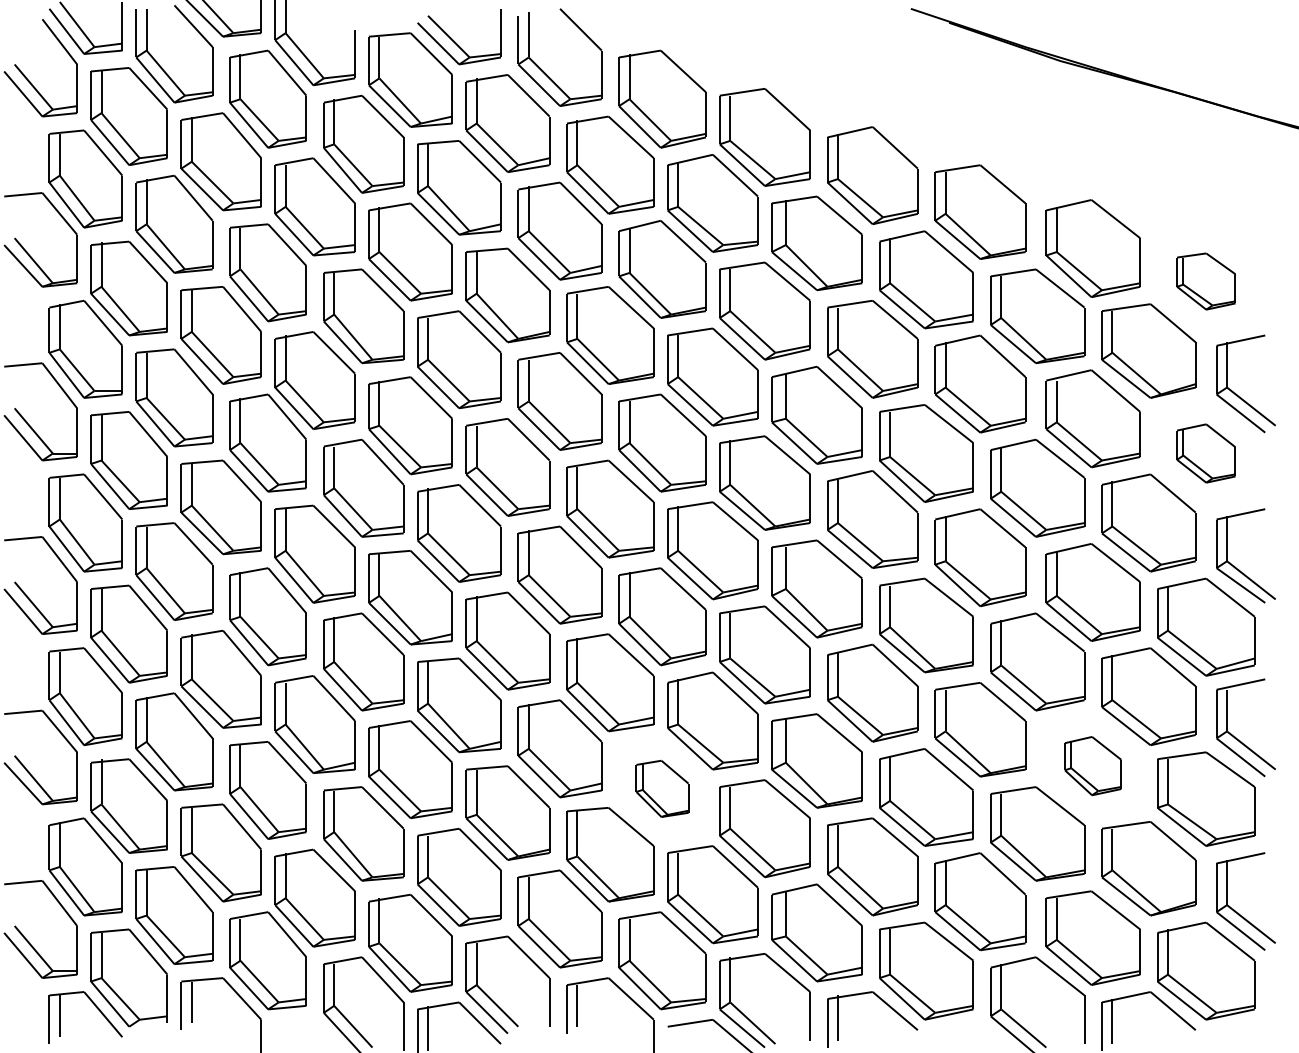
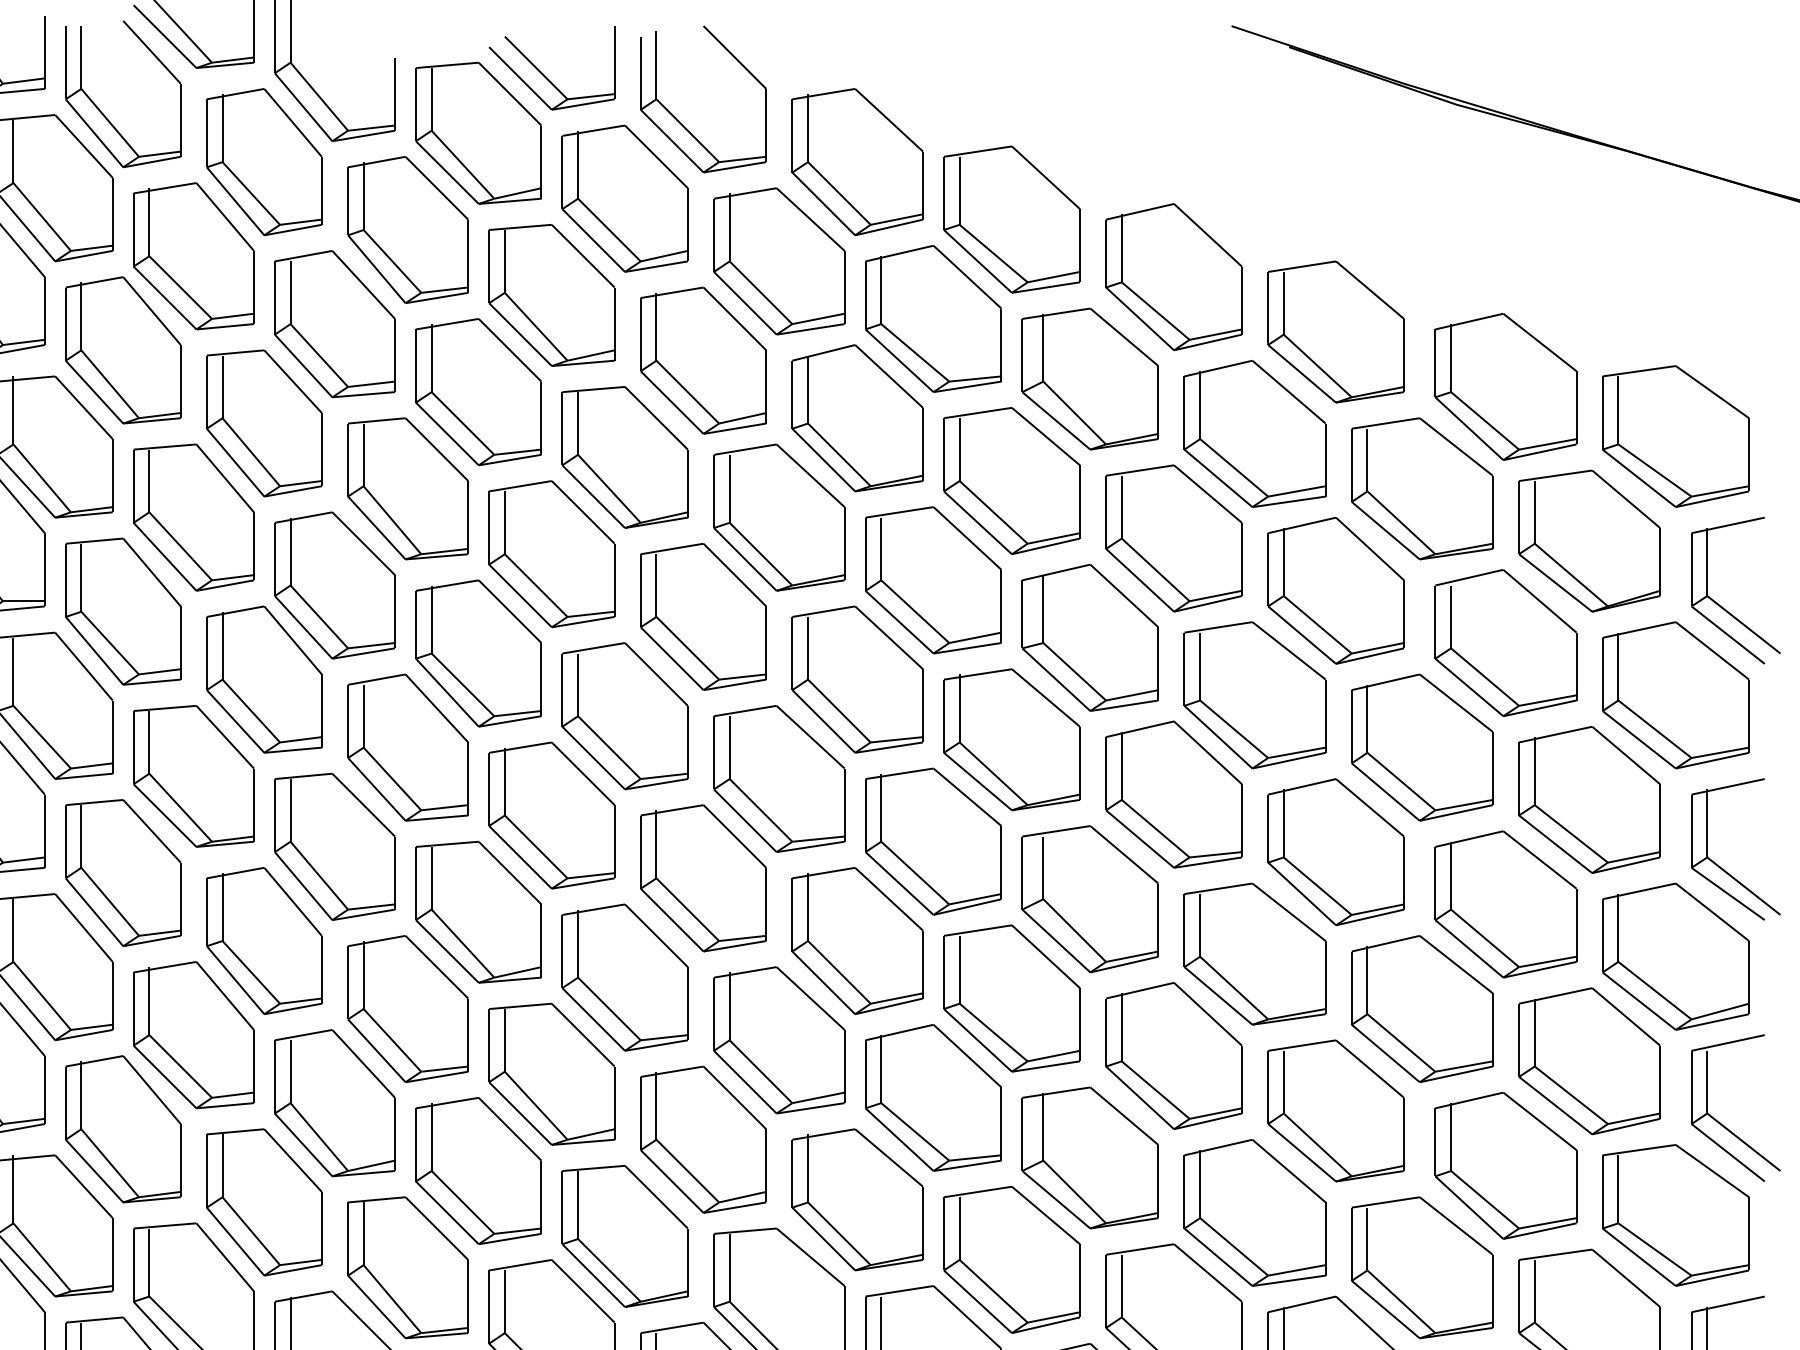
part: (1206, 281) -> (1676, 436), size x1.67
part: (1206, 453) -> (1676, 695), size x1.67
part: (1092, 765) -> (1504, 1164), size x1.67
part: (662, 788) -> (857, 1199), size x1.67

